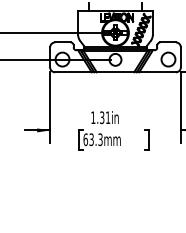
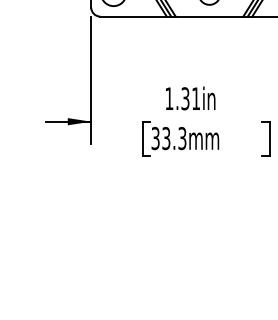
text: (85, 139) -> (155, 138), 63.3mm -> 33.3mm

